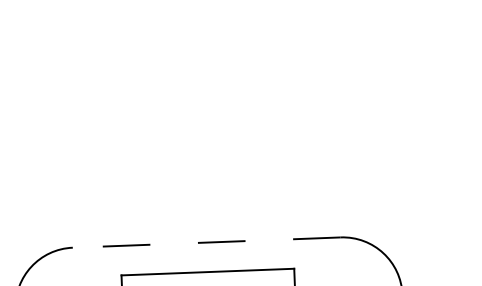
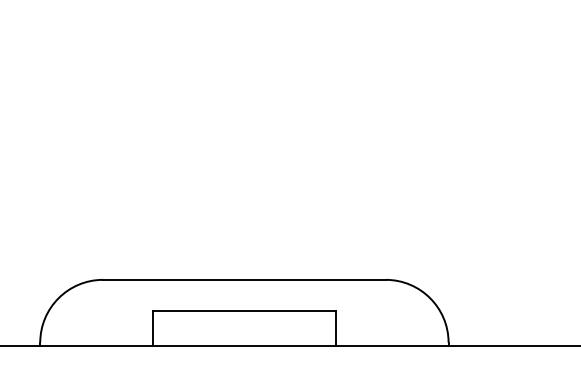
line: (205, 242) -> (243, 279), dashed -> solid

